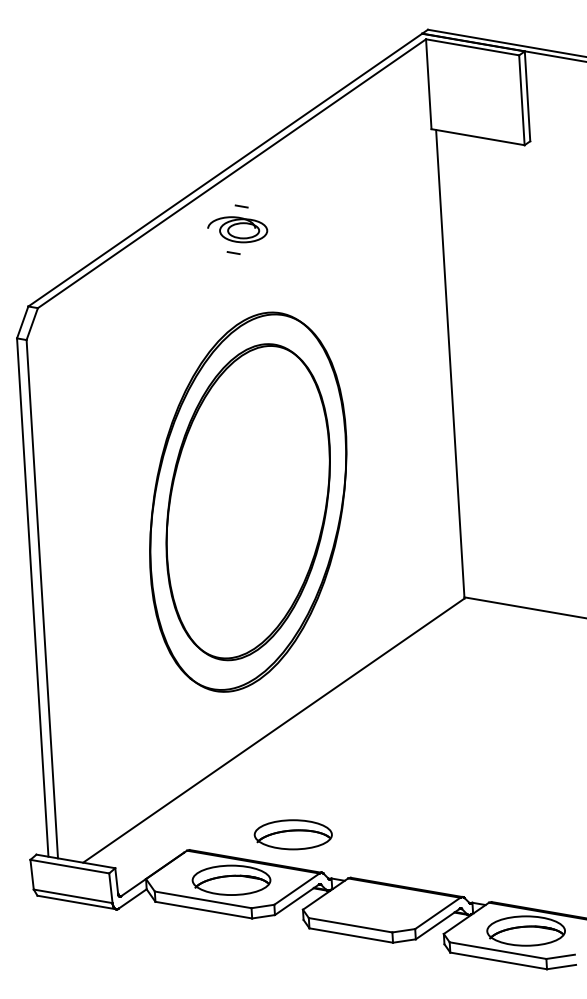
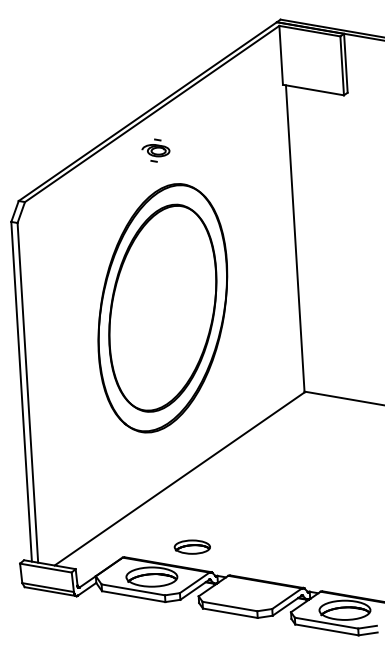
part: (237, 229) -> (155, 150), size x0.7
part: (247, 502) -> (162, 308), moved
part: (293, 833) -> (192, 546), size x0.7

